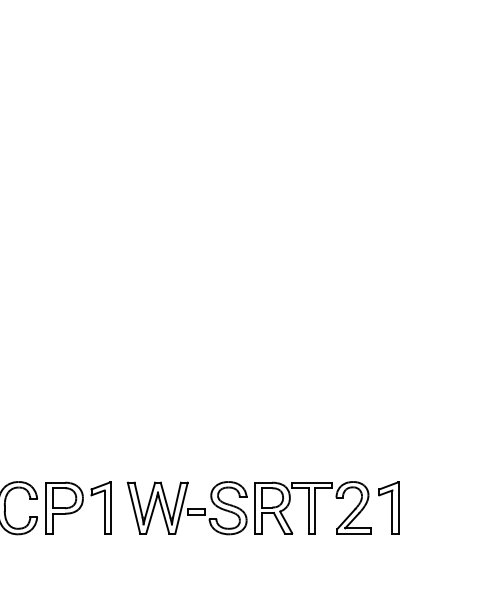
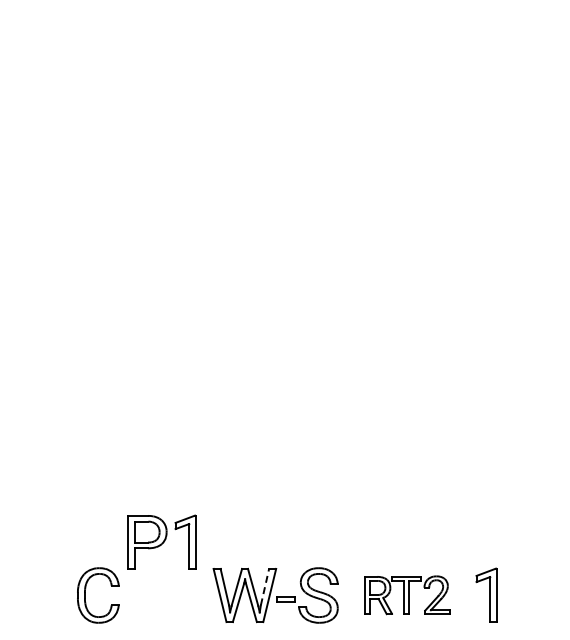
line: (177, 500) -> (265, 587), solid -> dashed
part: (78, 507) -> (161, 541), moved
part: (313, 508) -> (407, 595), size x0.7

